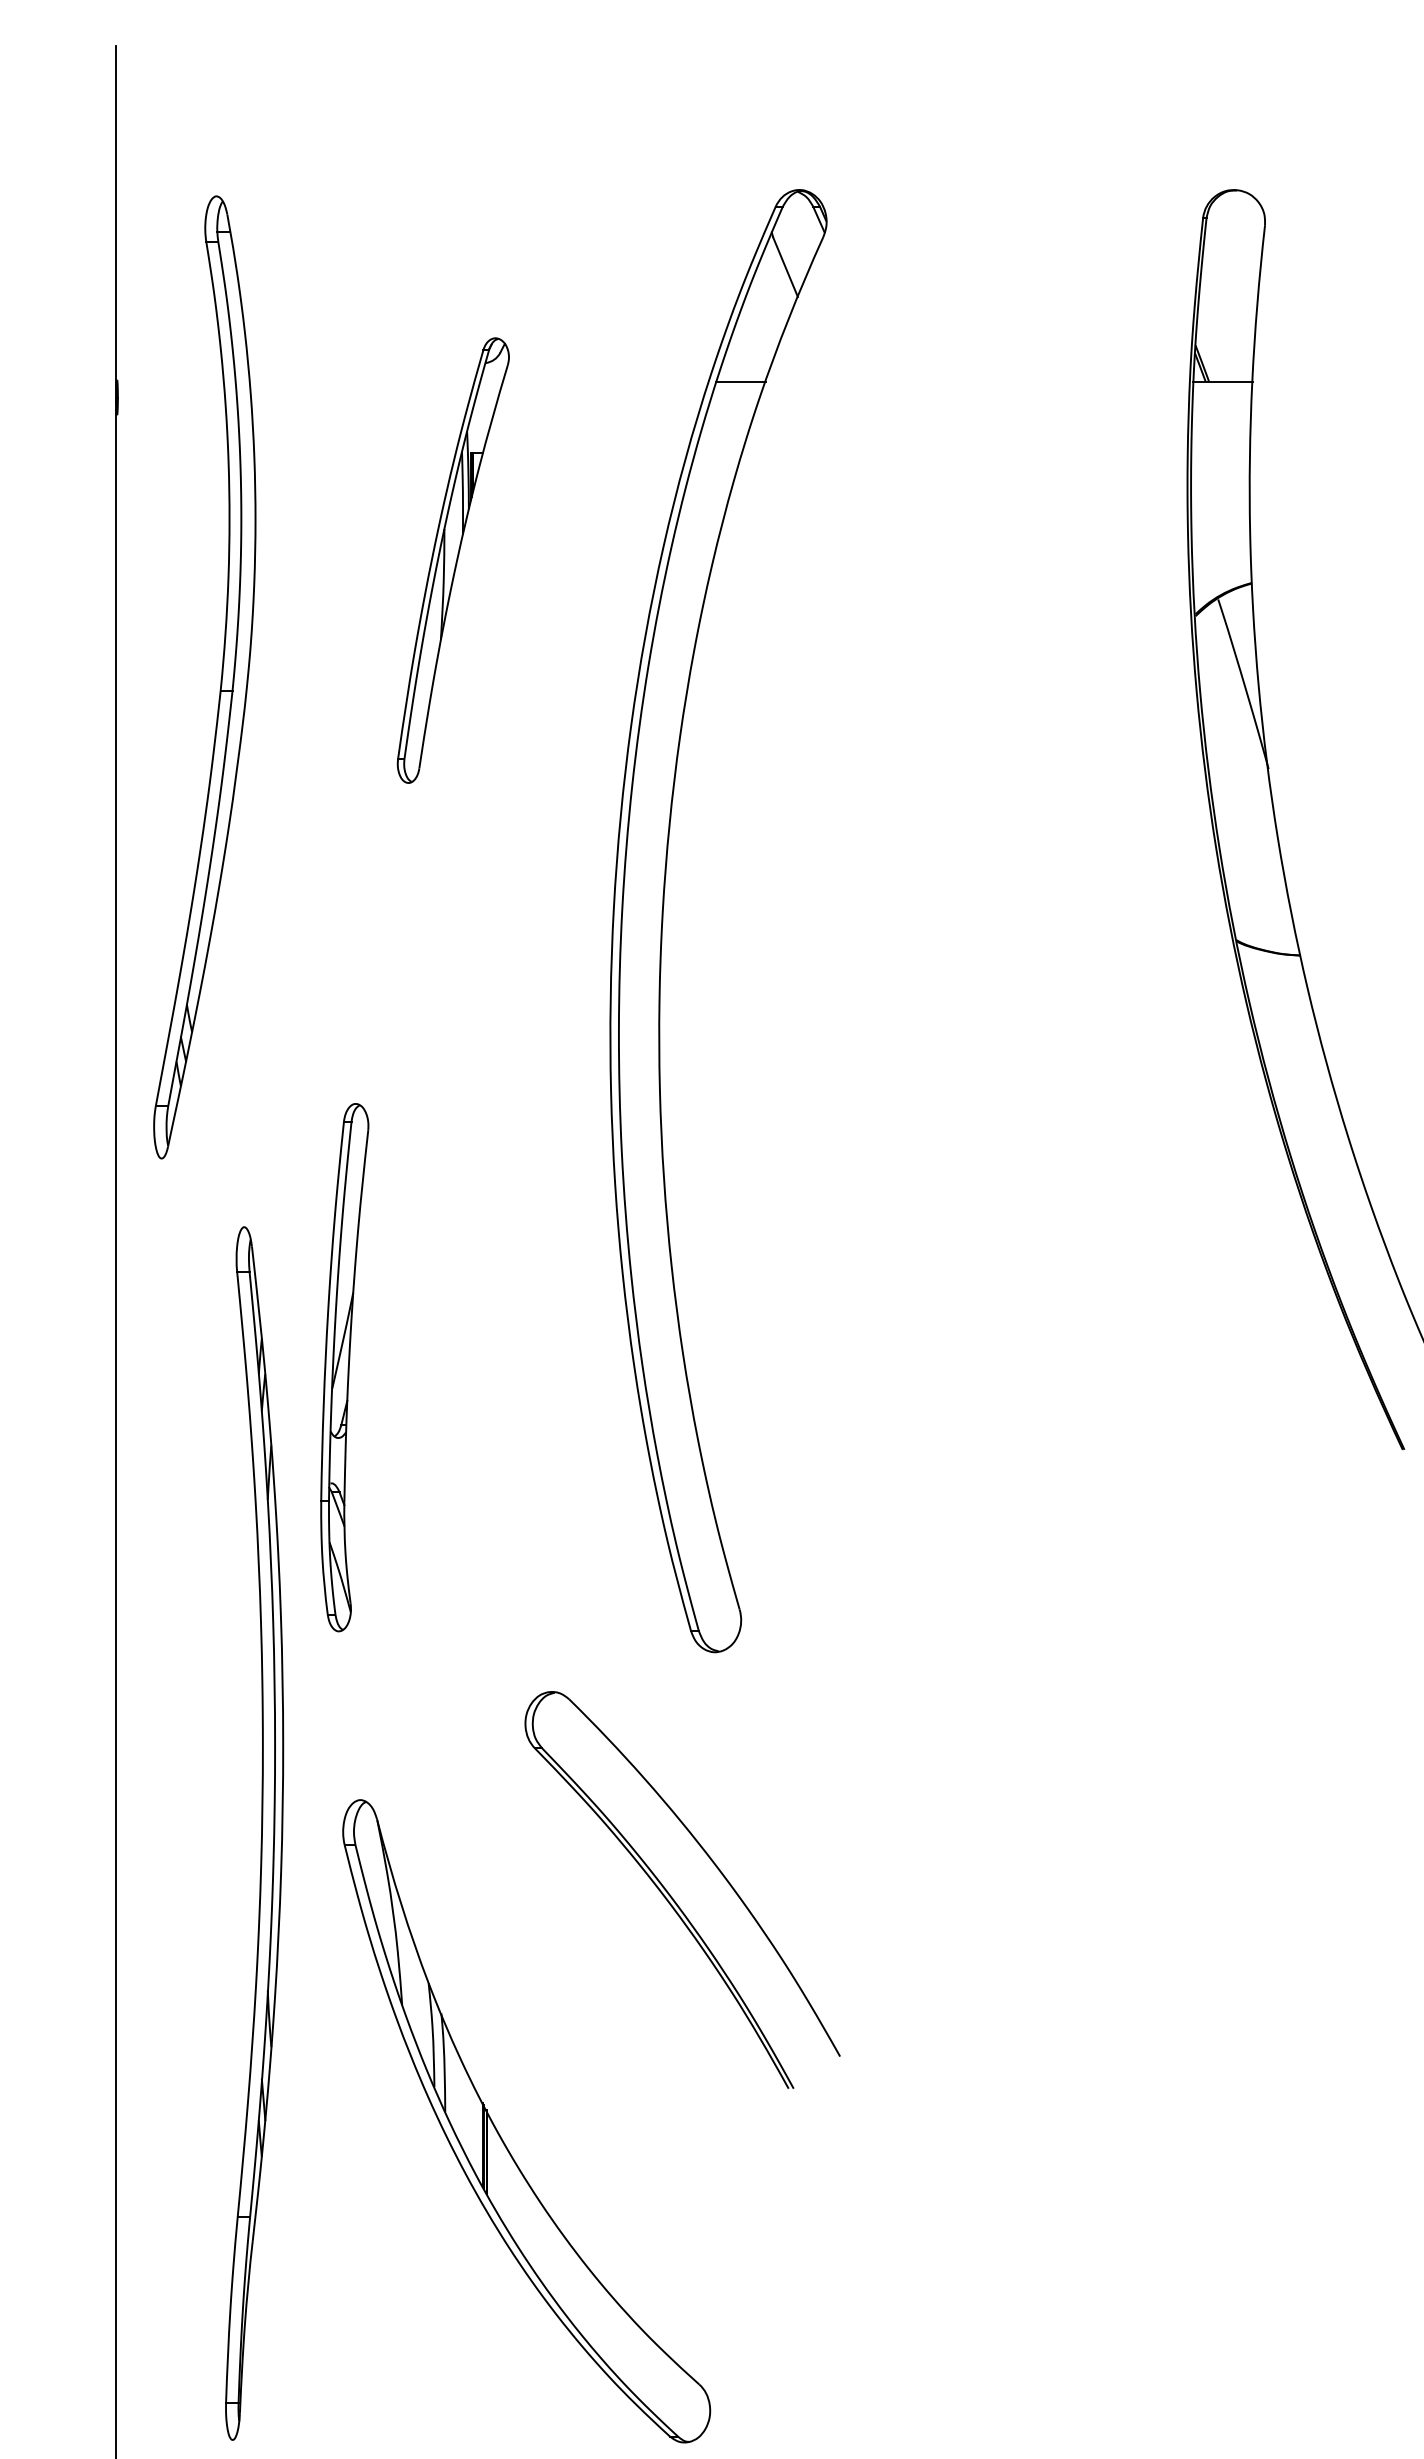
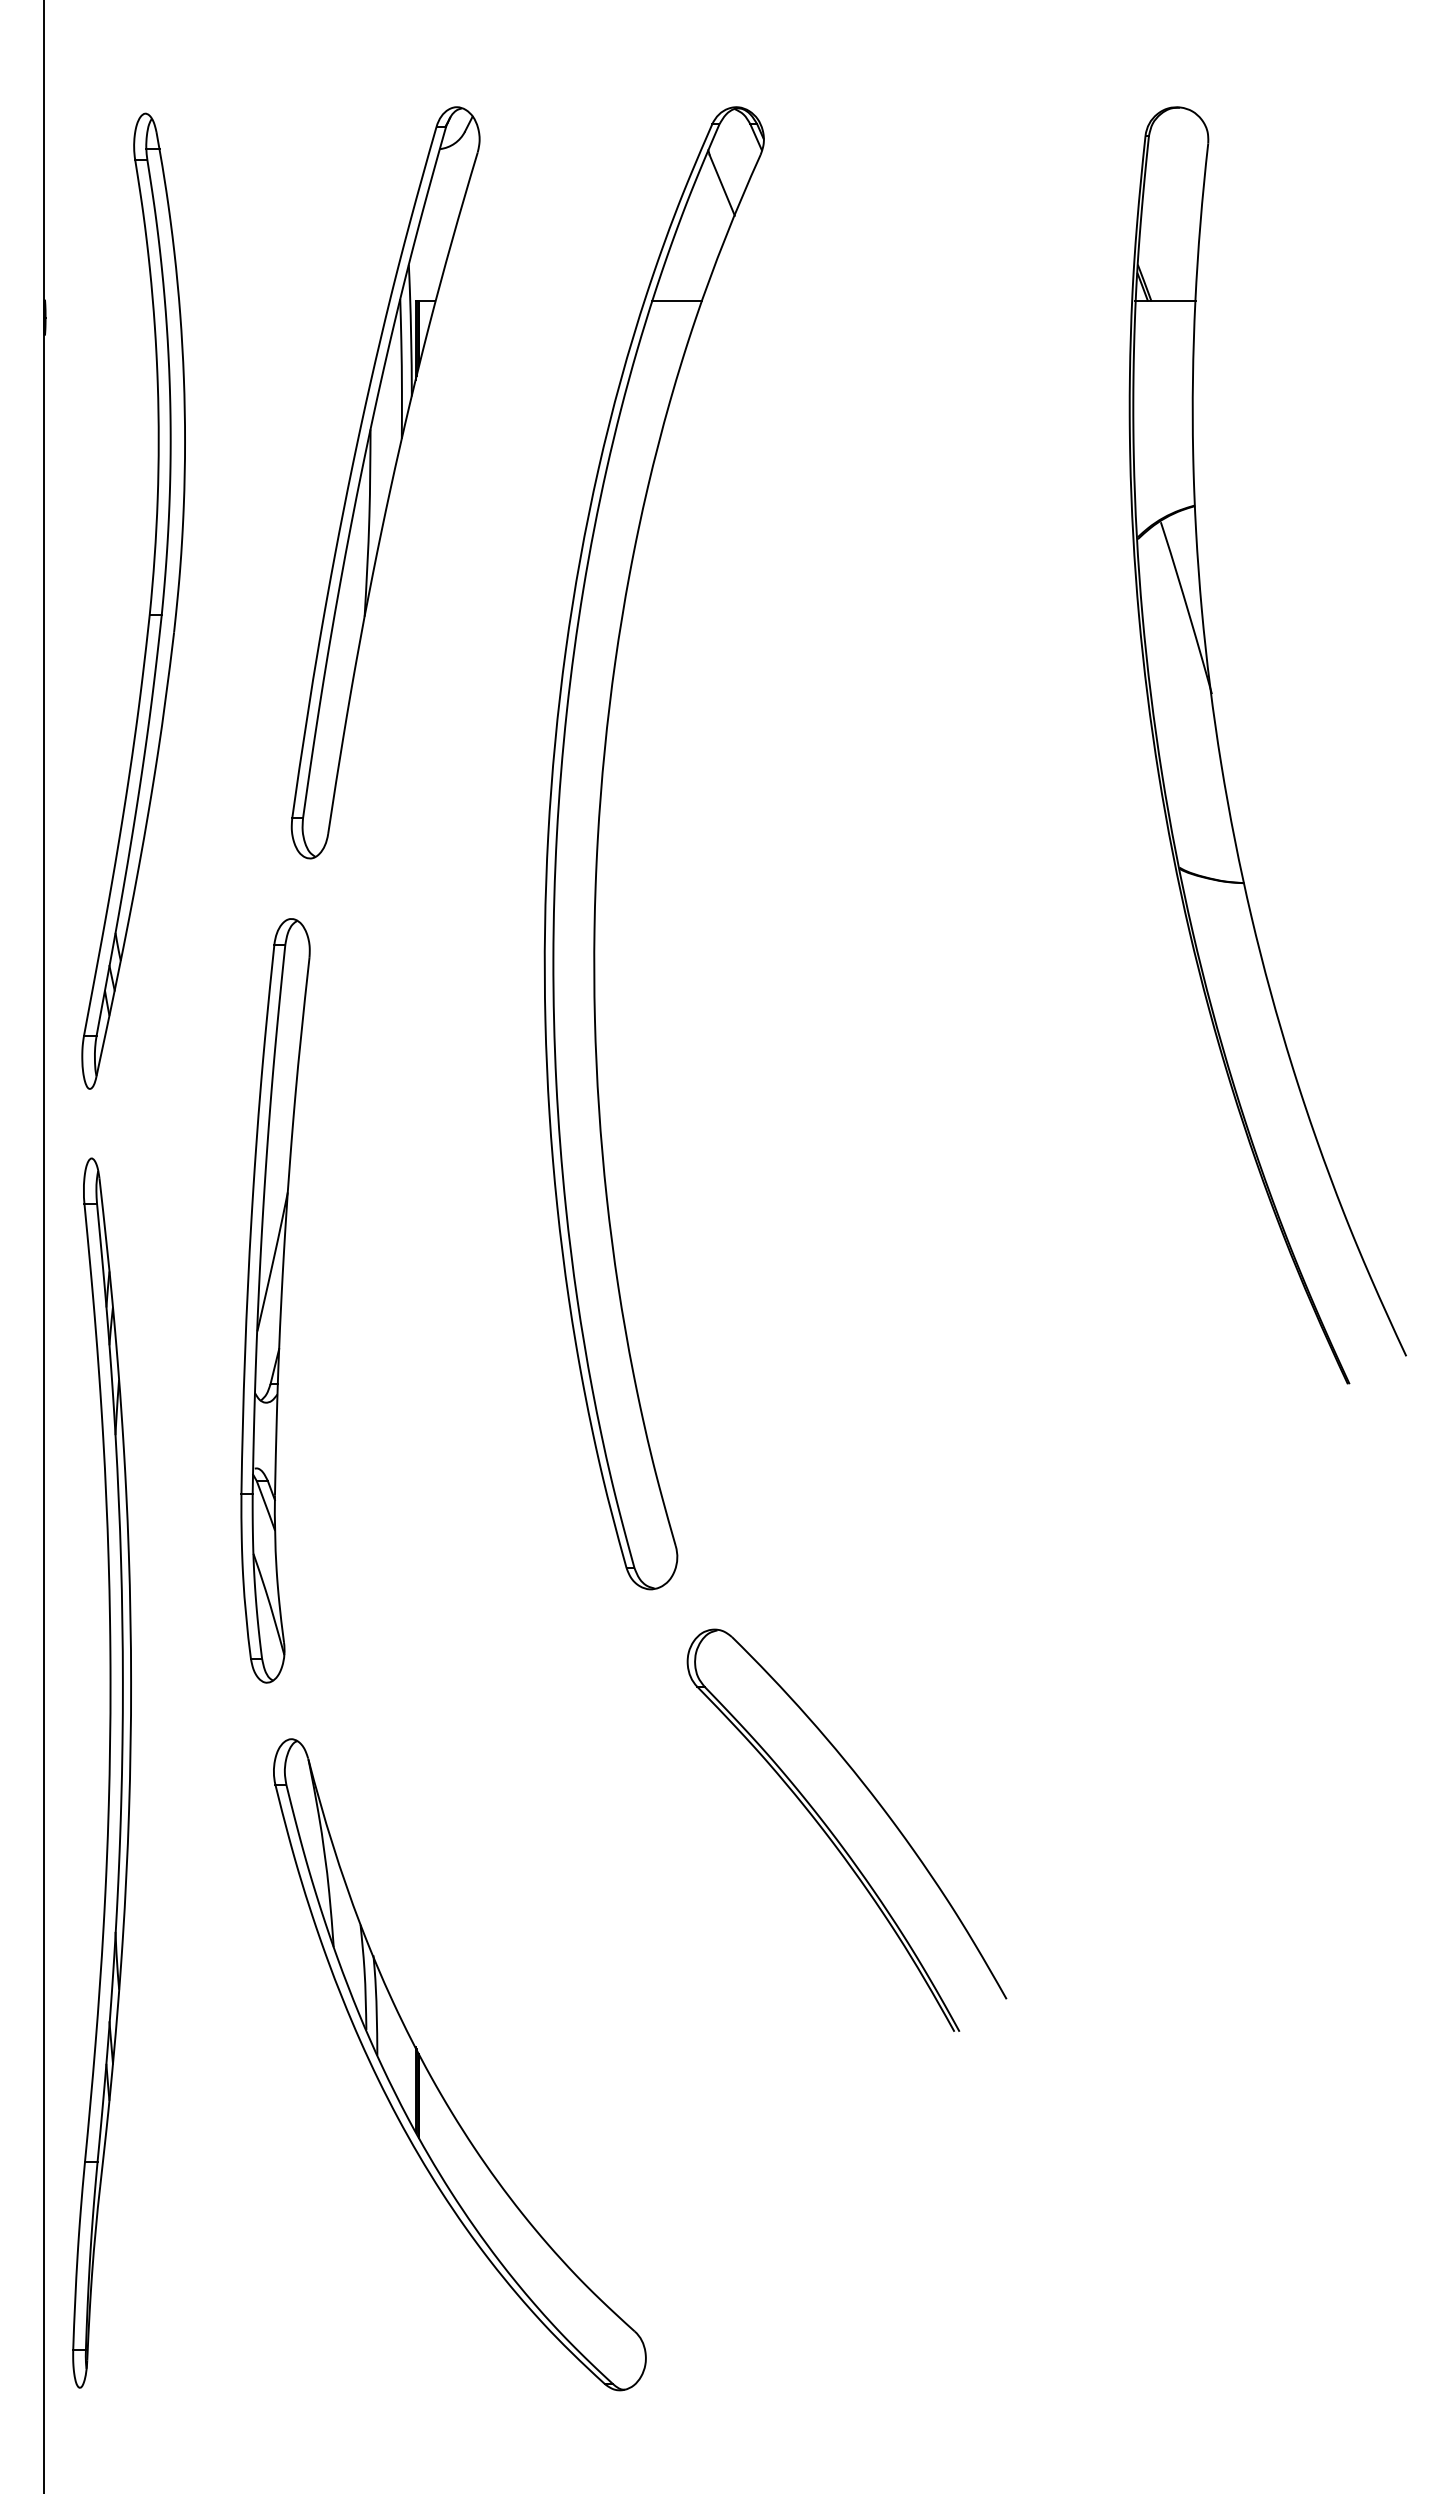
part: (453, 560) -> (385, 482), size x1.67
part: (344, 1367) -> (275, 1300), size x1.43
part: (260, 1832) -> (108, 1772), moved
part: (673, 1898) -> (837, 1838), moved

